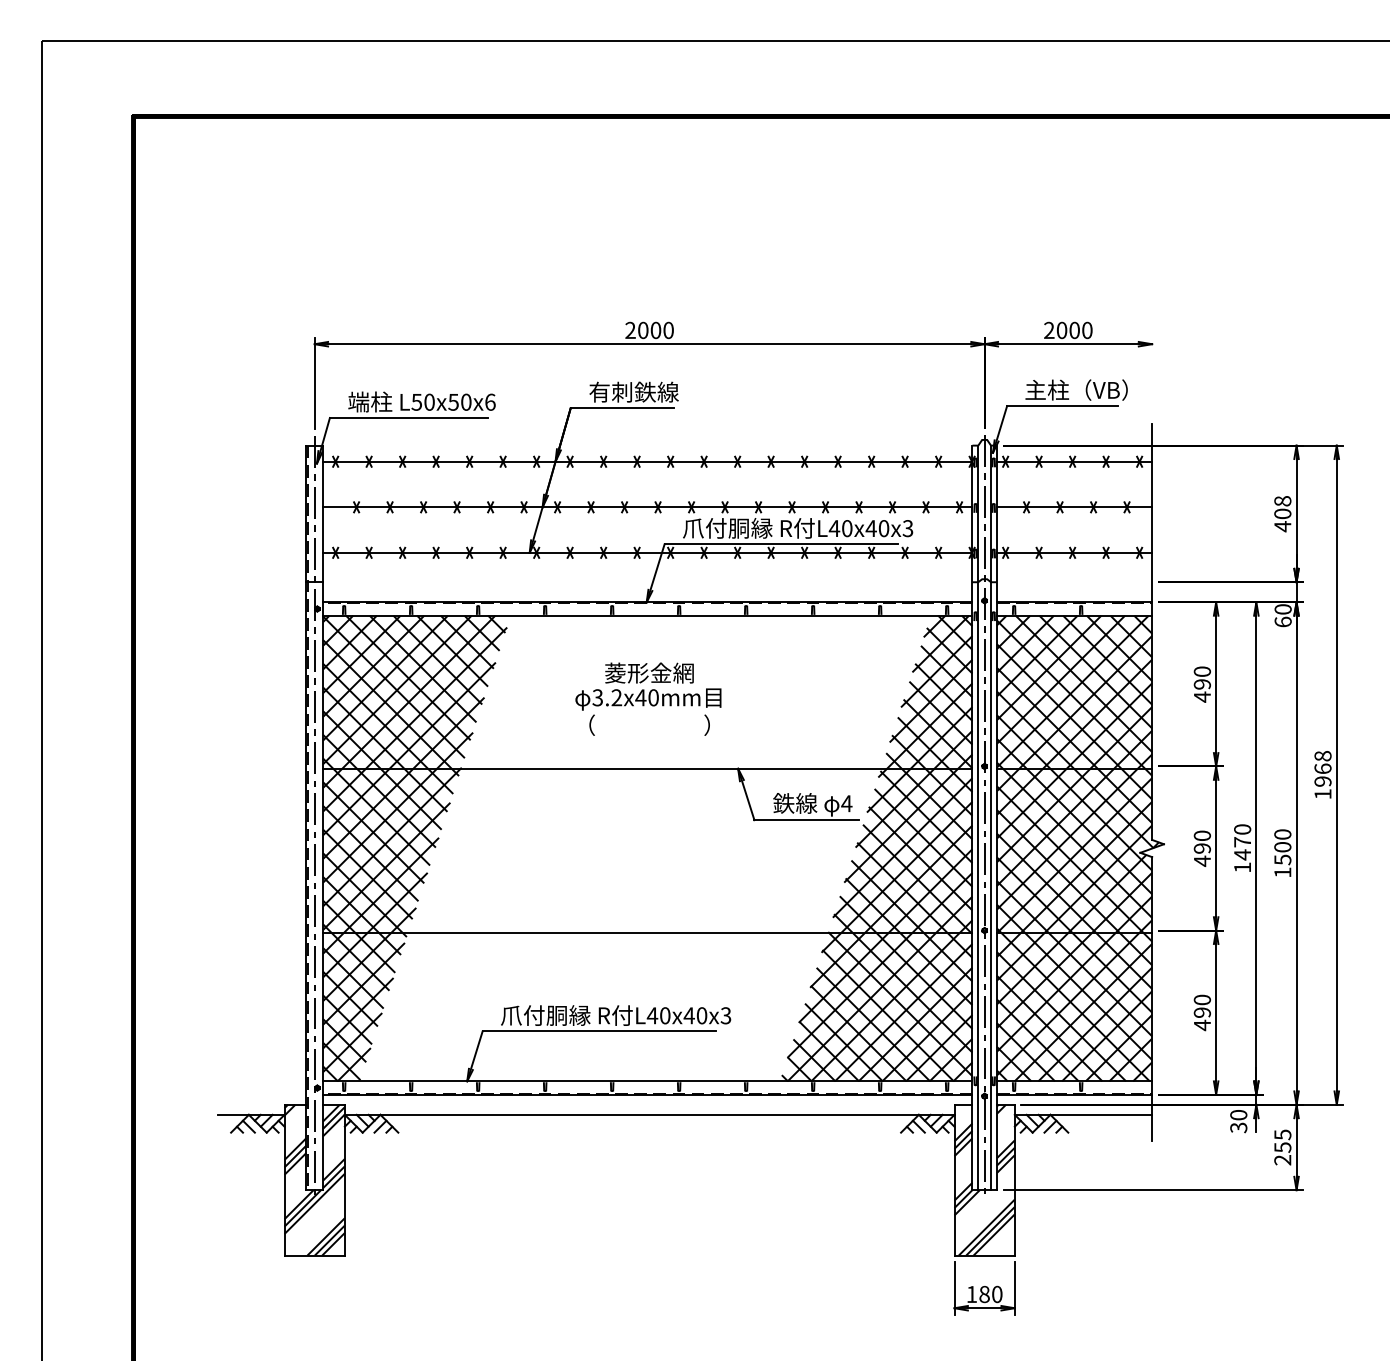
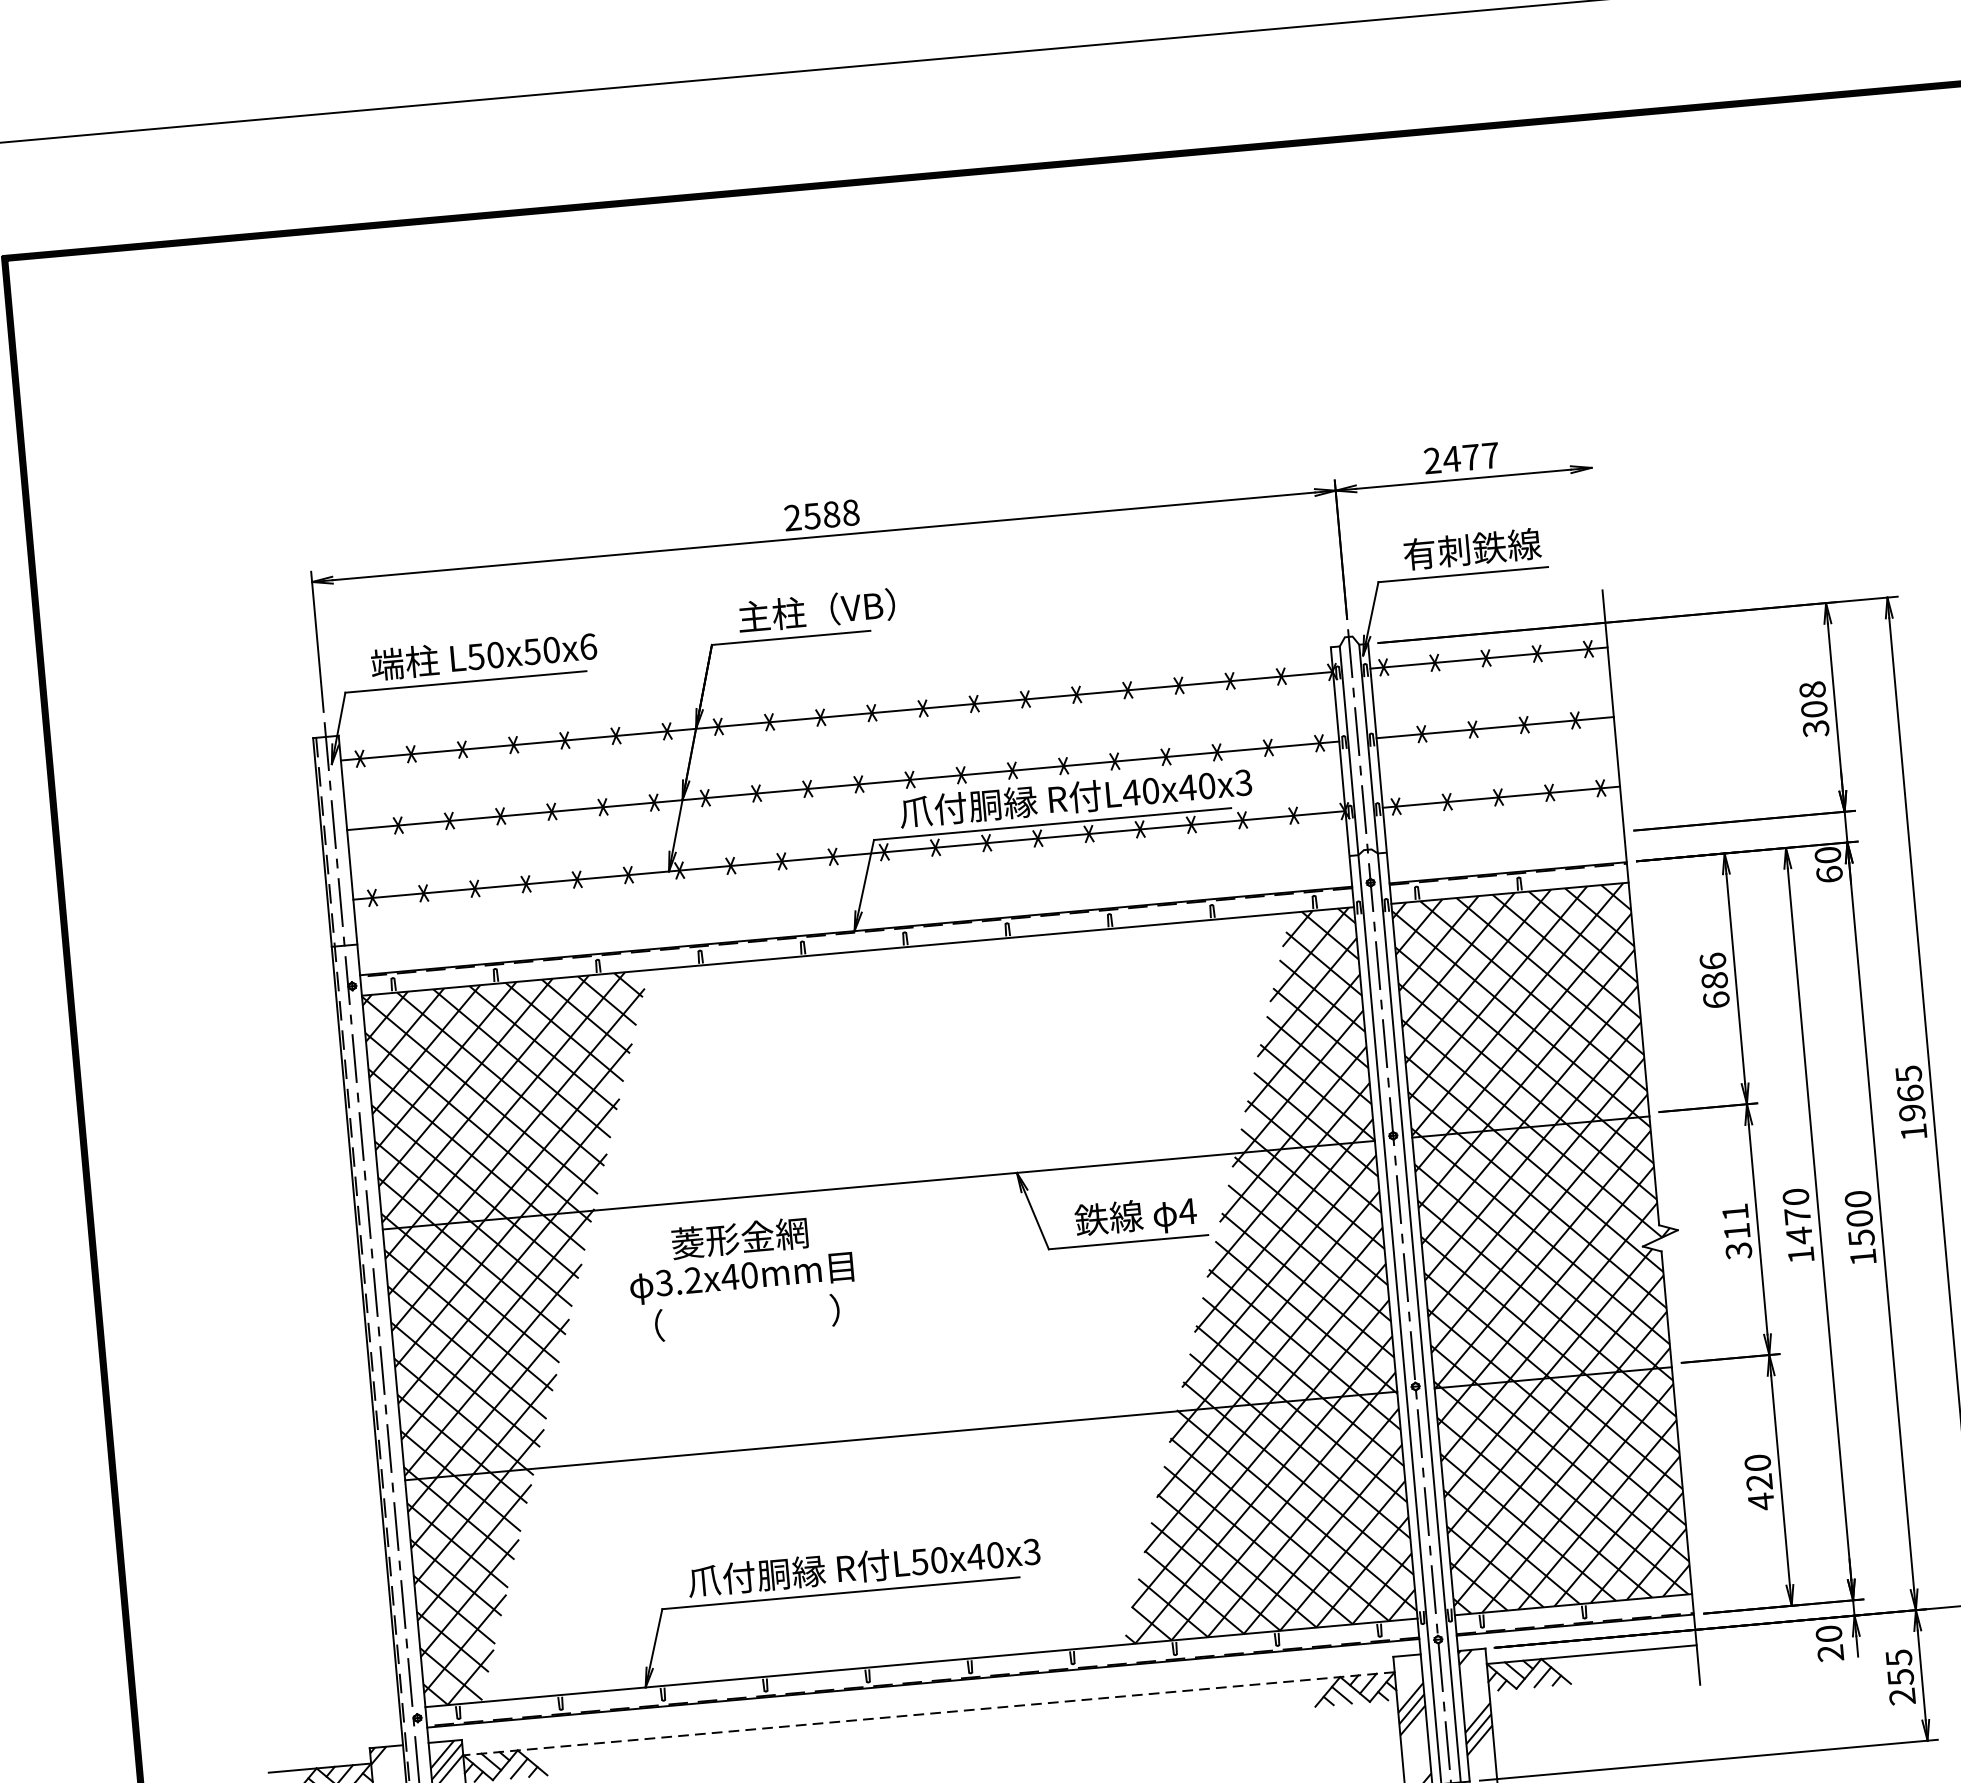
text: (655, 329) -> (830, 513), 2000 -> 2588
text: (1074, 330) -> (1471, 457), 2000 -> 2477
text: (1076, 389) -> (1482, 547), 主柱（VB） -> 有刺鉄線
text: (640, 391) -> (816, 609), 有刺鉄線 -> 主柱（VB）
text: (1282, 526) -> (1815, 728), 408 -> 308
text: (1202, 684) -> (1714, 980), 490 -> 686
text: (648, 698) -> (741, 1277), moved
text: (1322, 756) -> (1908, 1074), 1968 -> 1965
text: (1202, 848) -> (1737, 1231), 490 -> 311
text: (1202, 1012) -> (1759, 1482), 490 -> 420
text: (652, 1015) -> (919, 1561), L40x40x3 -> L50x40x3
line: (649, 1114) -> (928, 1713), solid -> dashed
text: (1238, 1127) -> (1830, 1652), 30 -> 20

